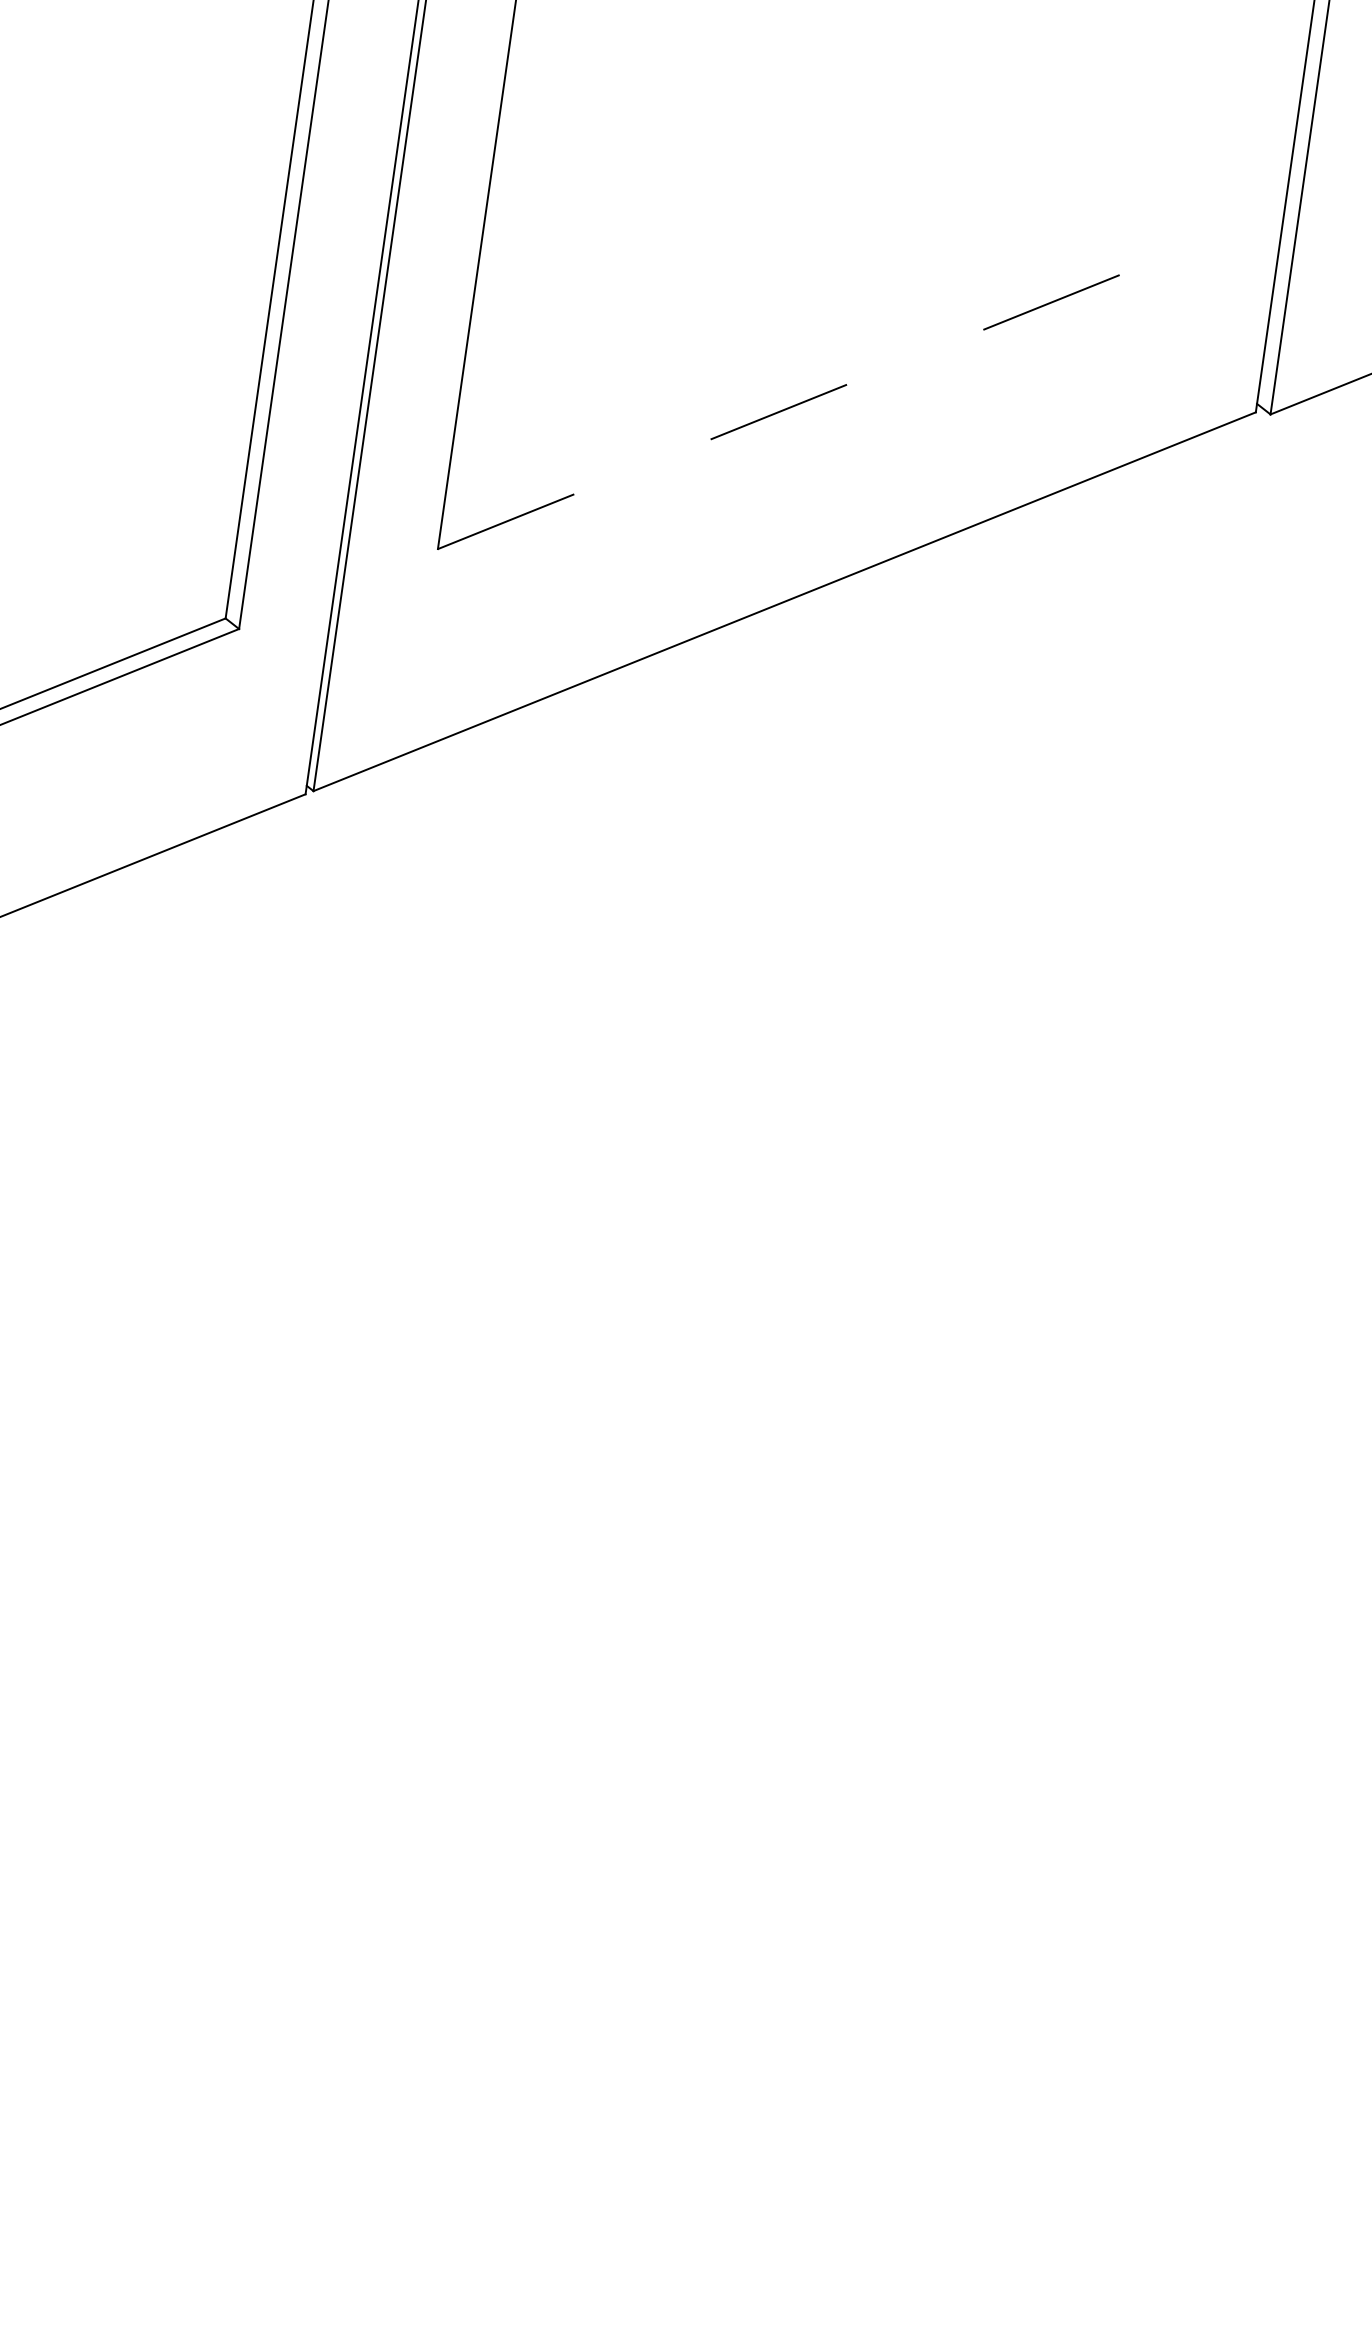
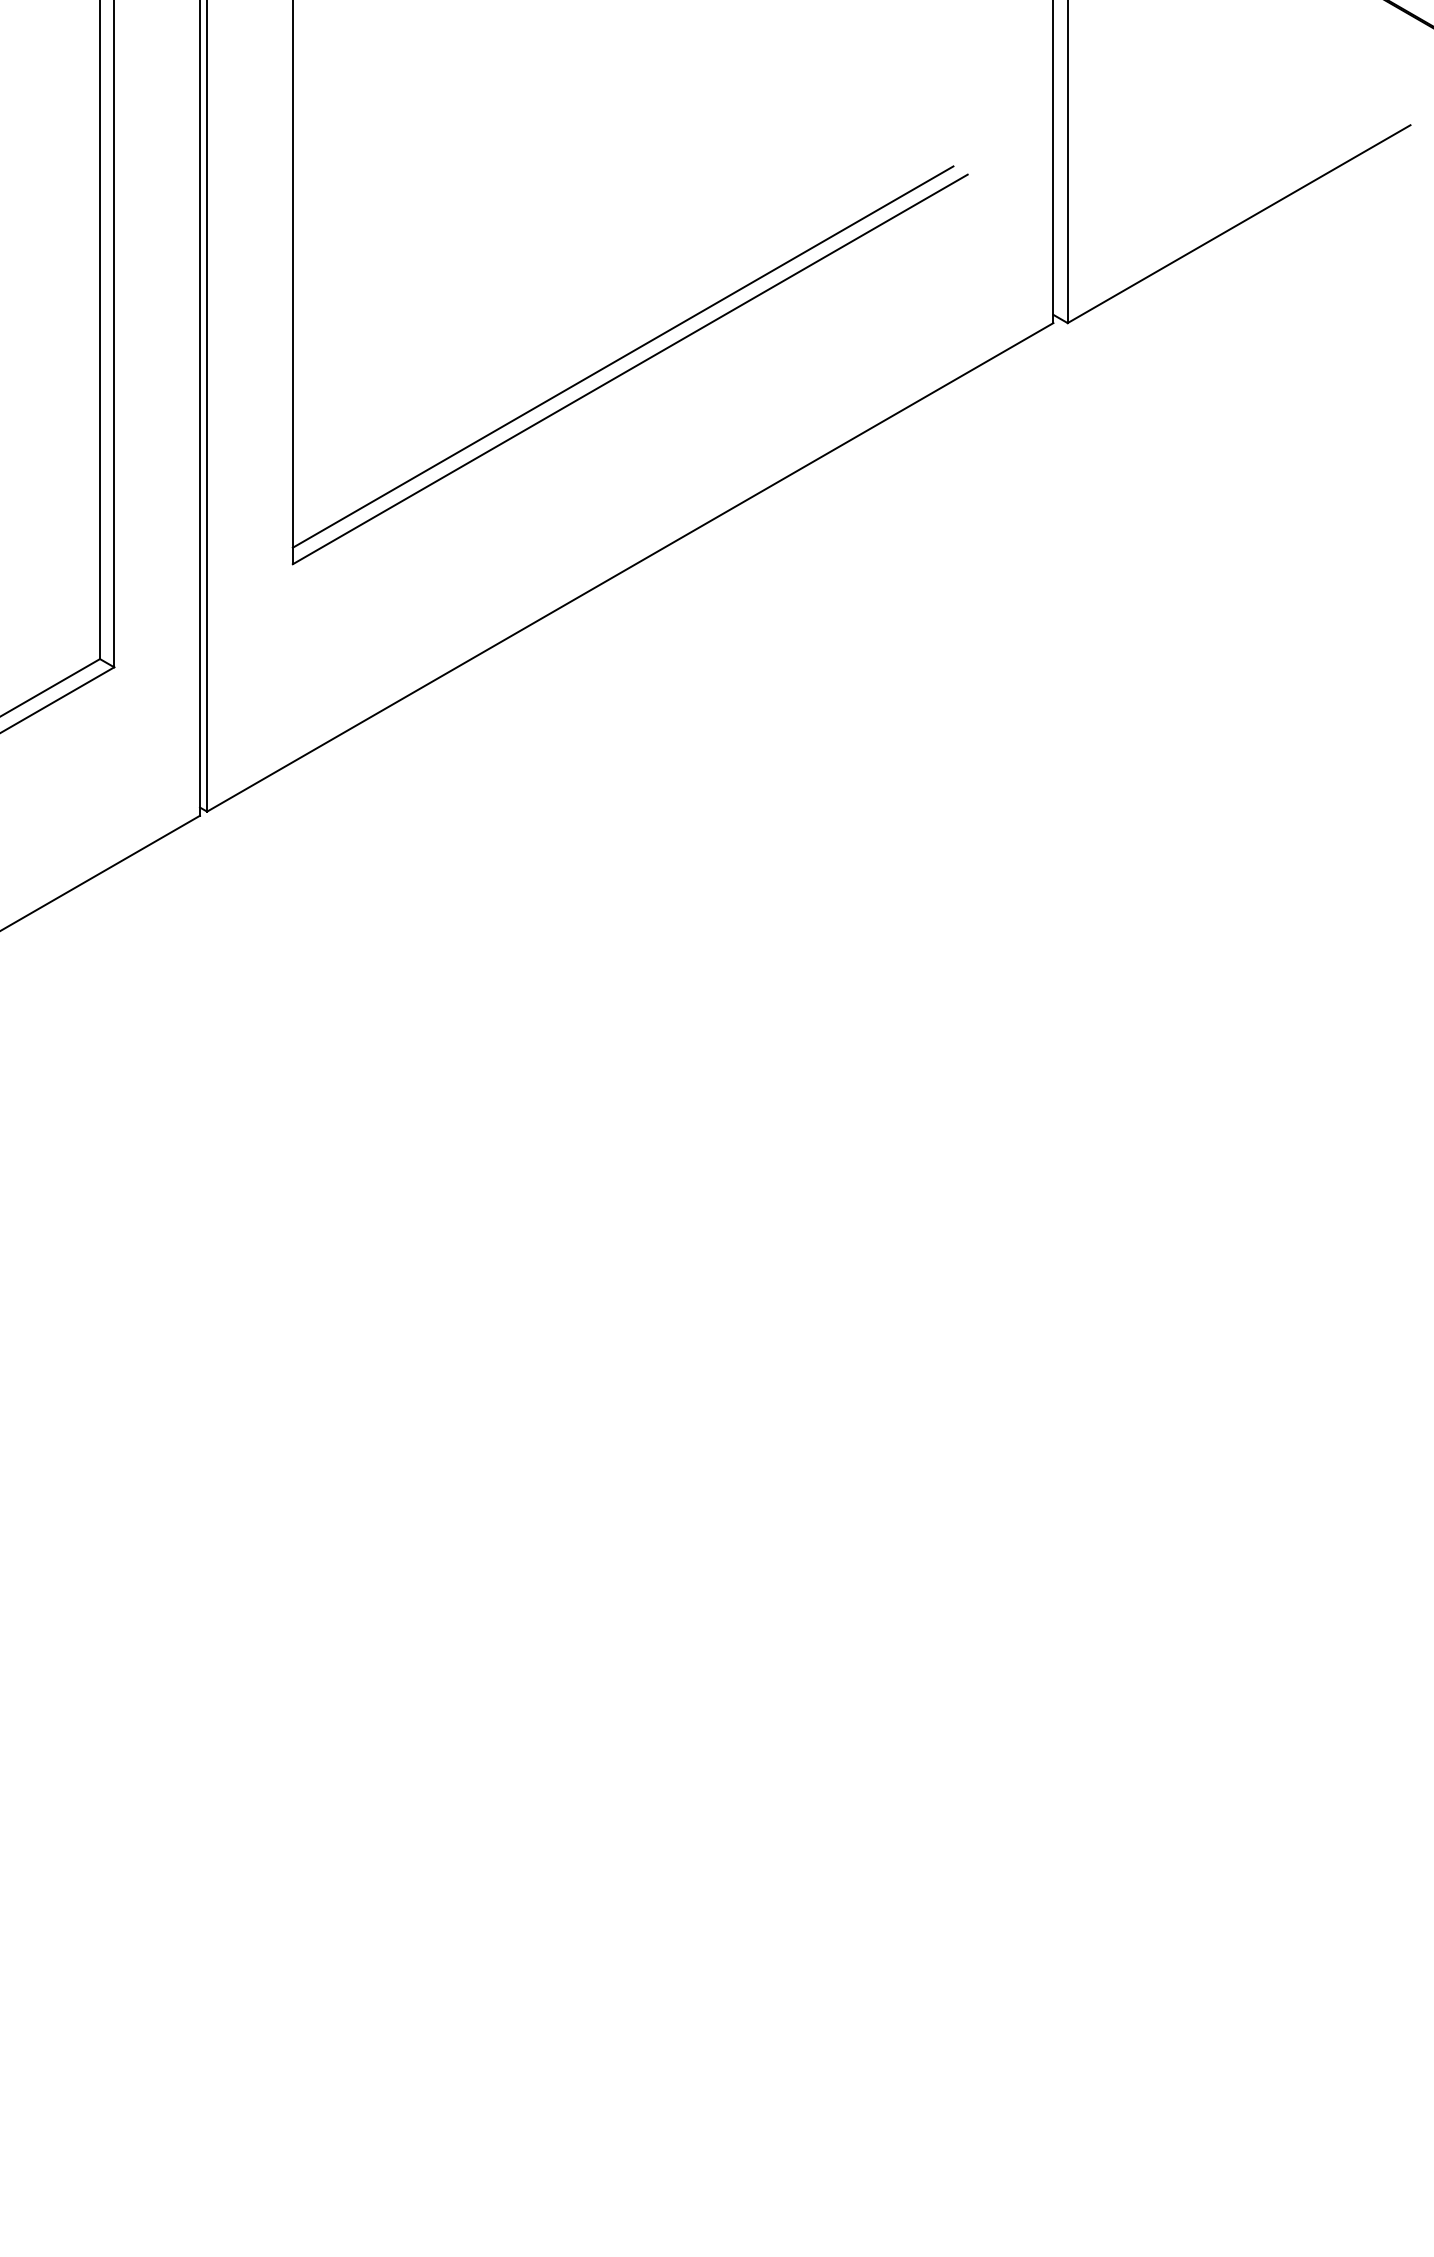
line: (807, 383) -> (622, 356), added
line: (813, 398) -> (630, 369), dashed -> solid

